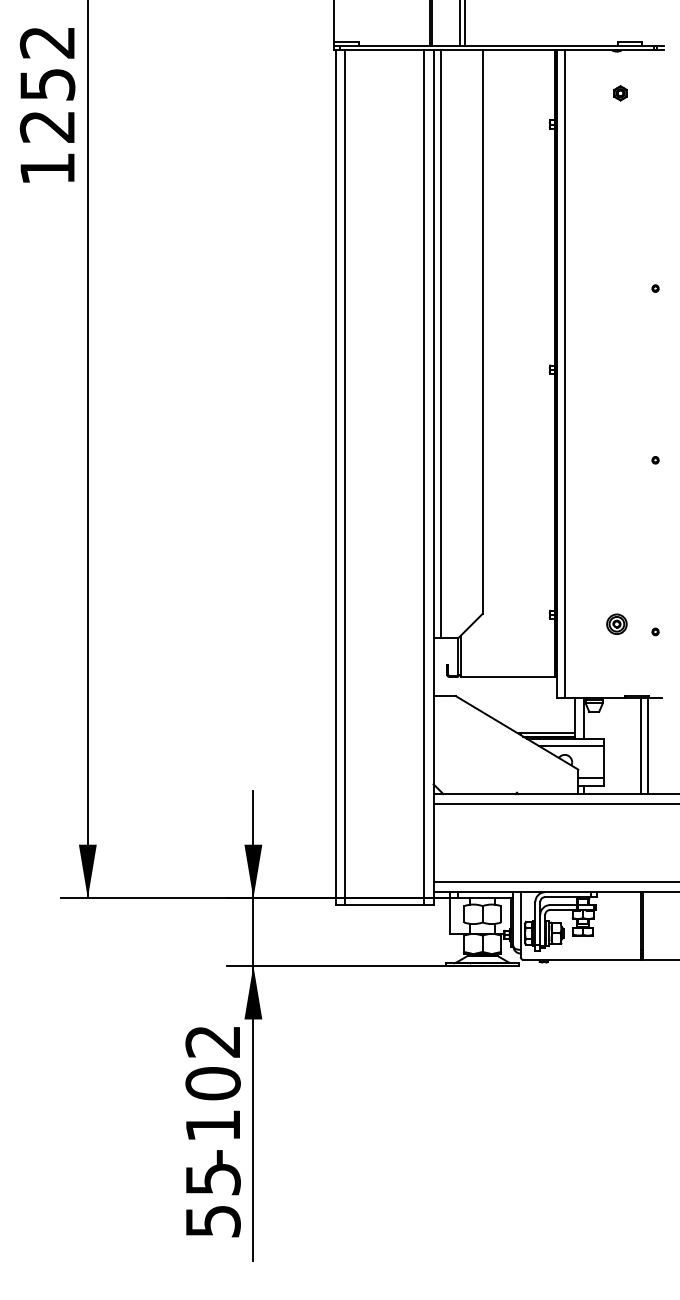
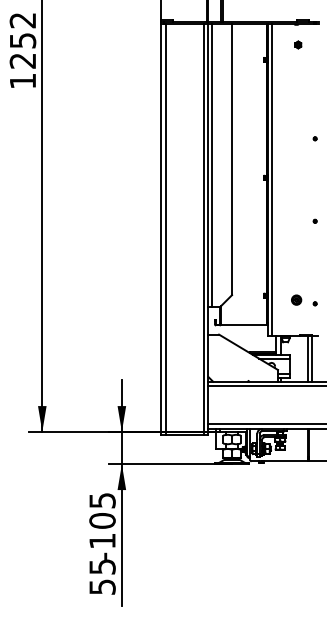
text: (213, 1041) -> (102, 500), -102 -> -105

